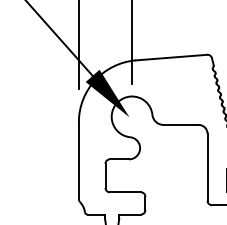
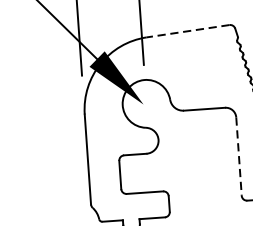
line: (171, 57) -> (187, 31), solid -> dashed
line: (207, 167) -> (238, 156), solid -> dashed

